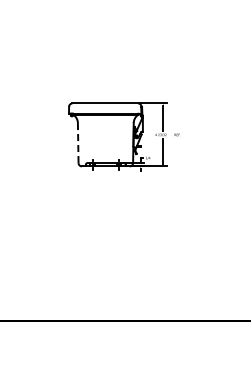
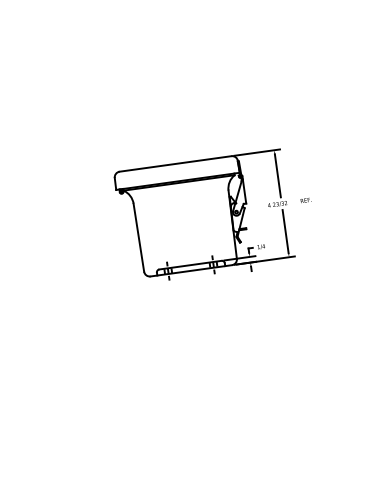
line: (78, 143) -> (139, 238), dashed -> solid

